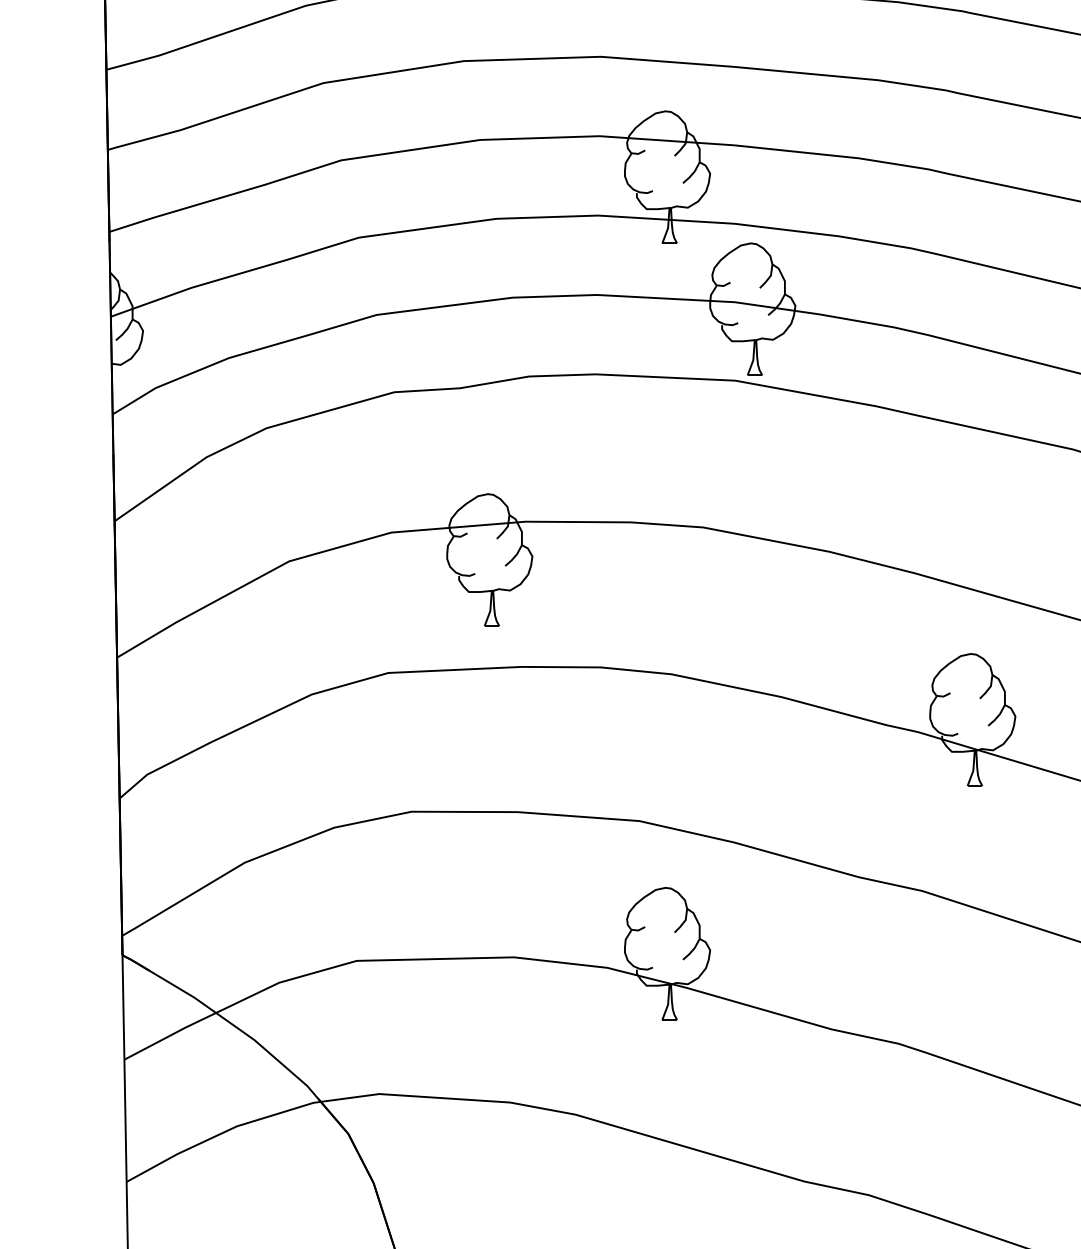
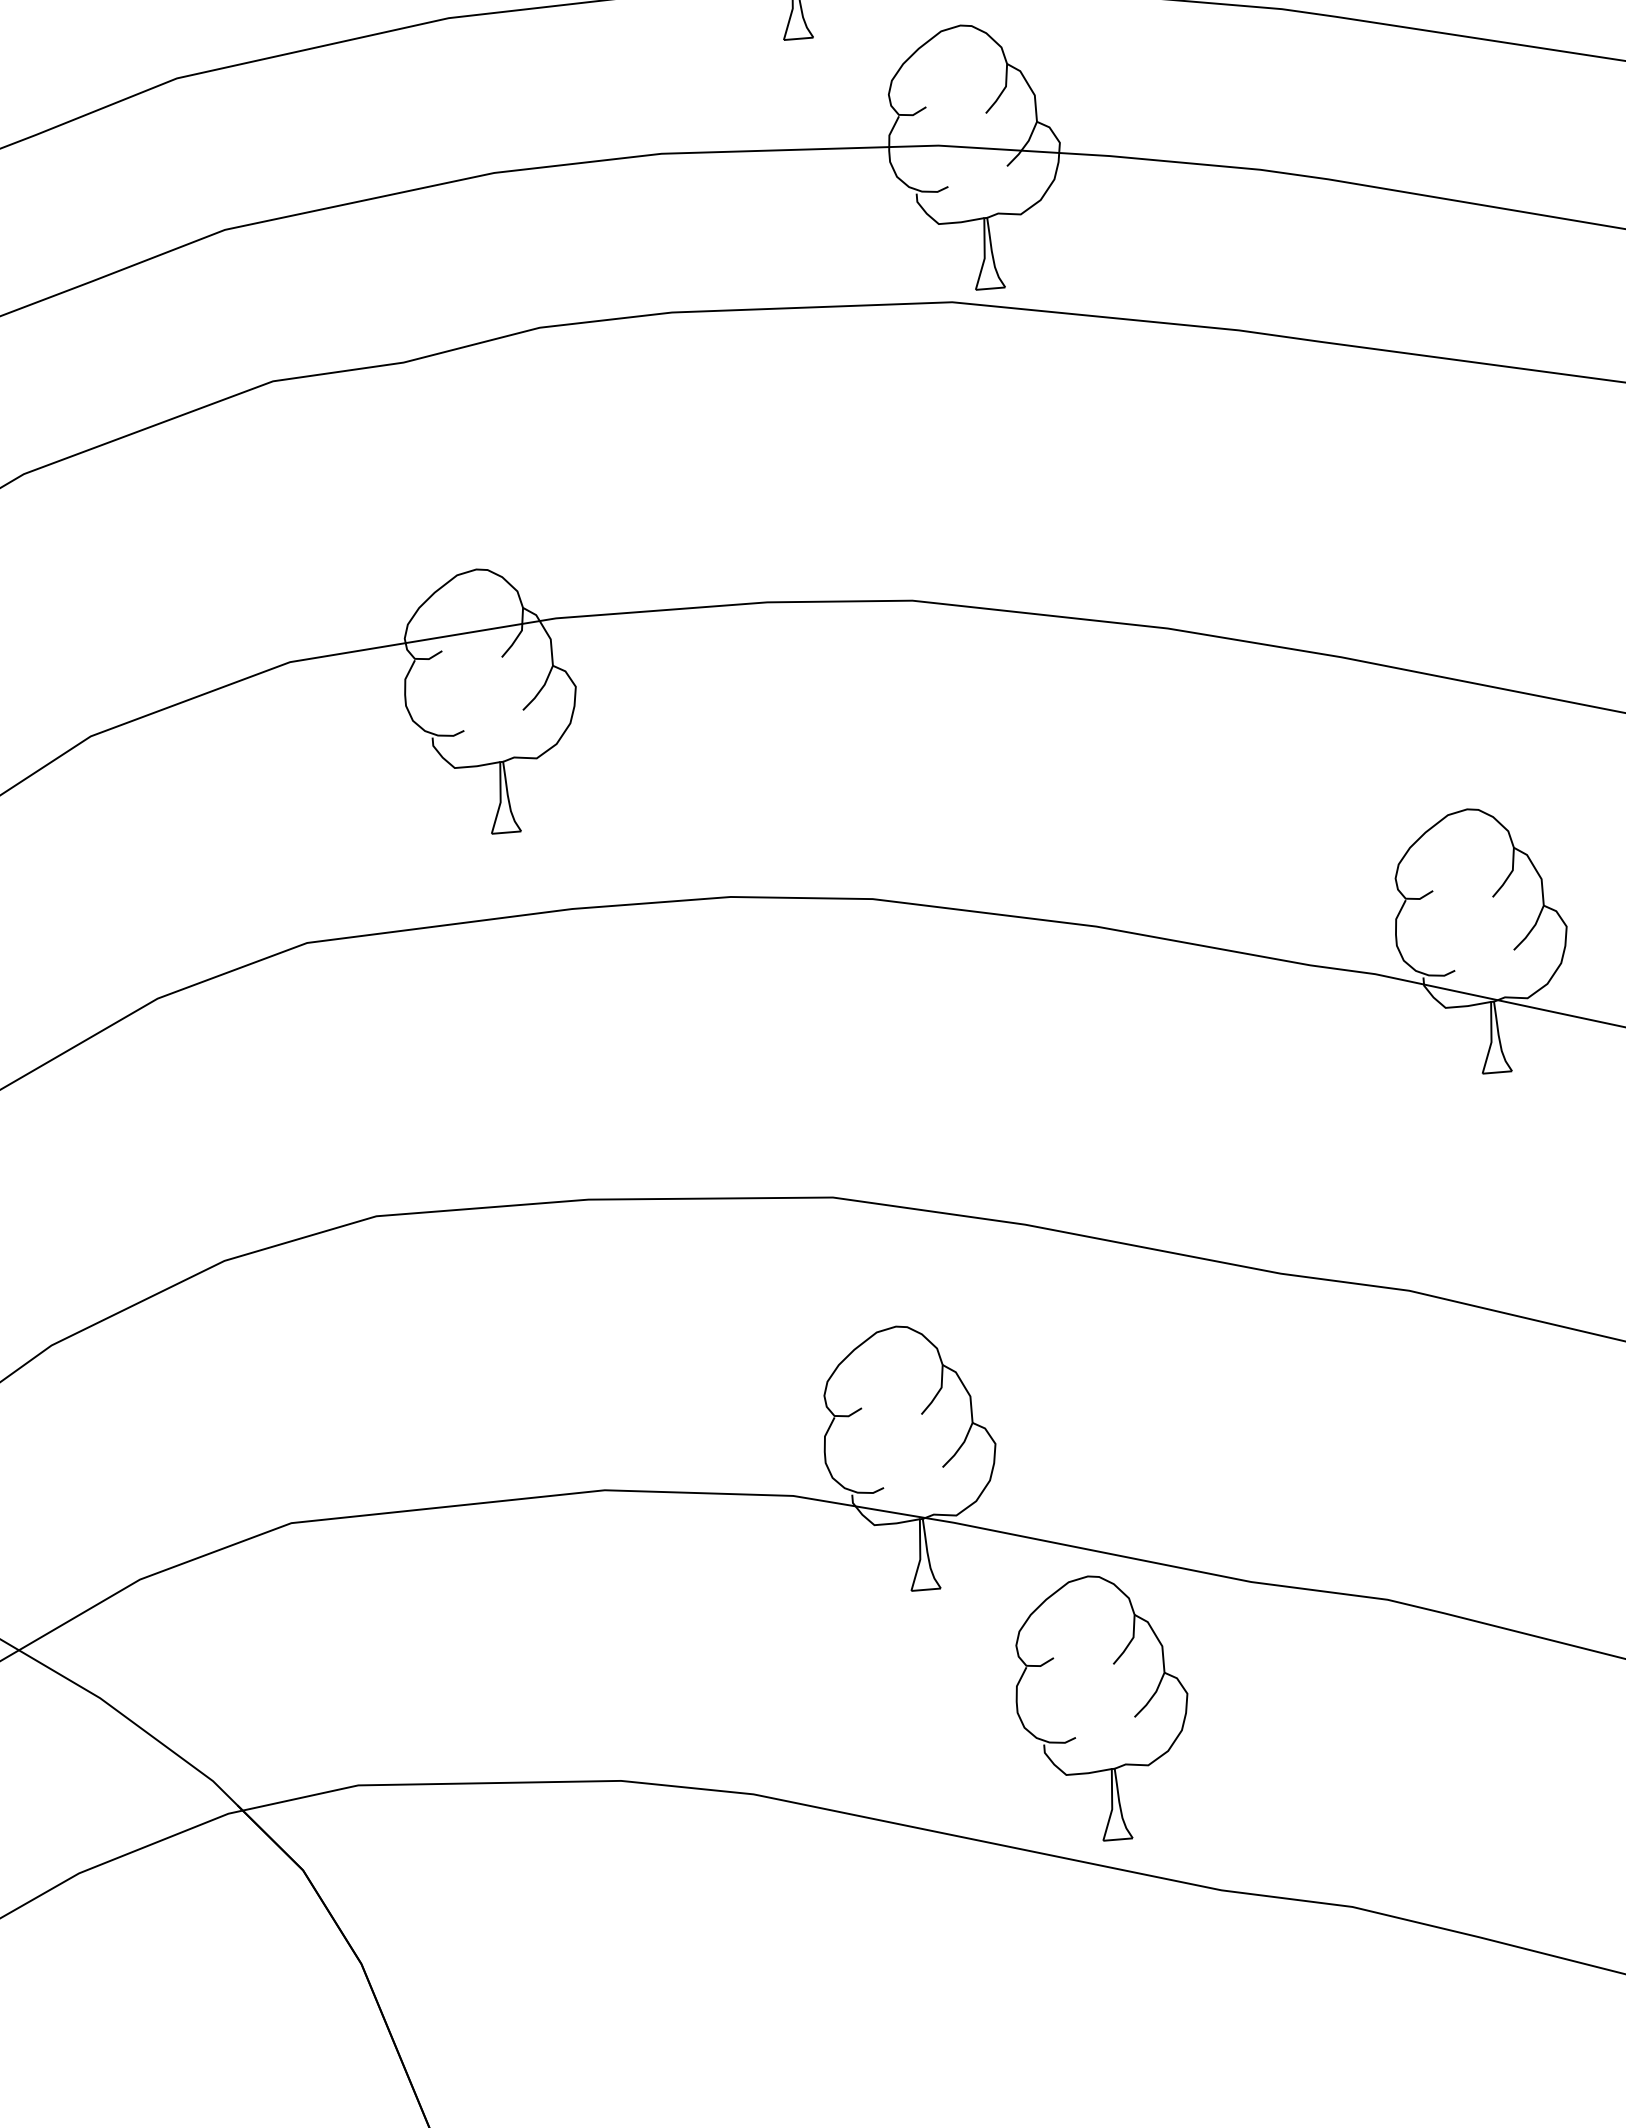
part: (752, 1085) -> (1102, 1707), added

